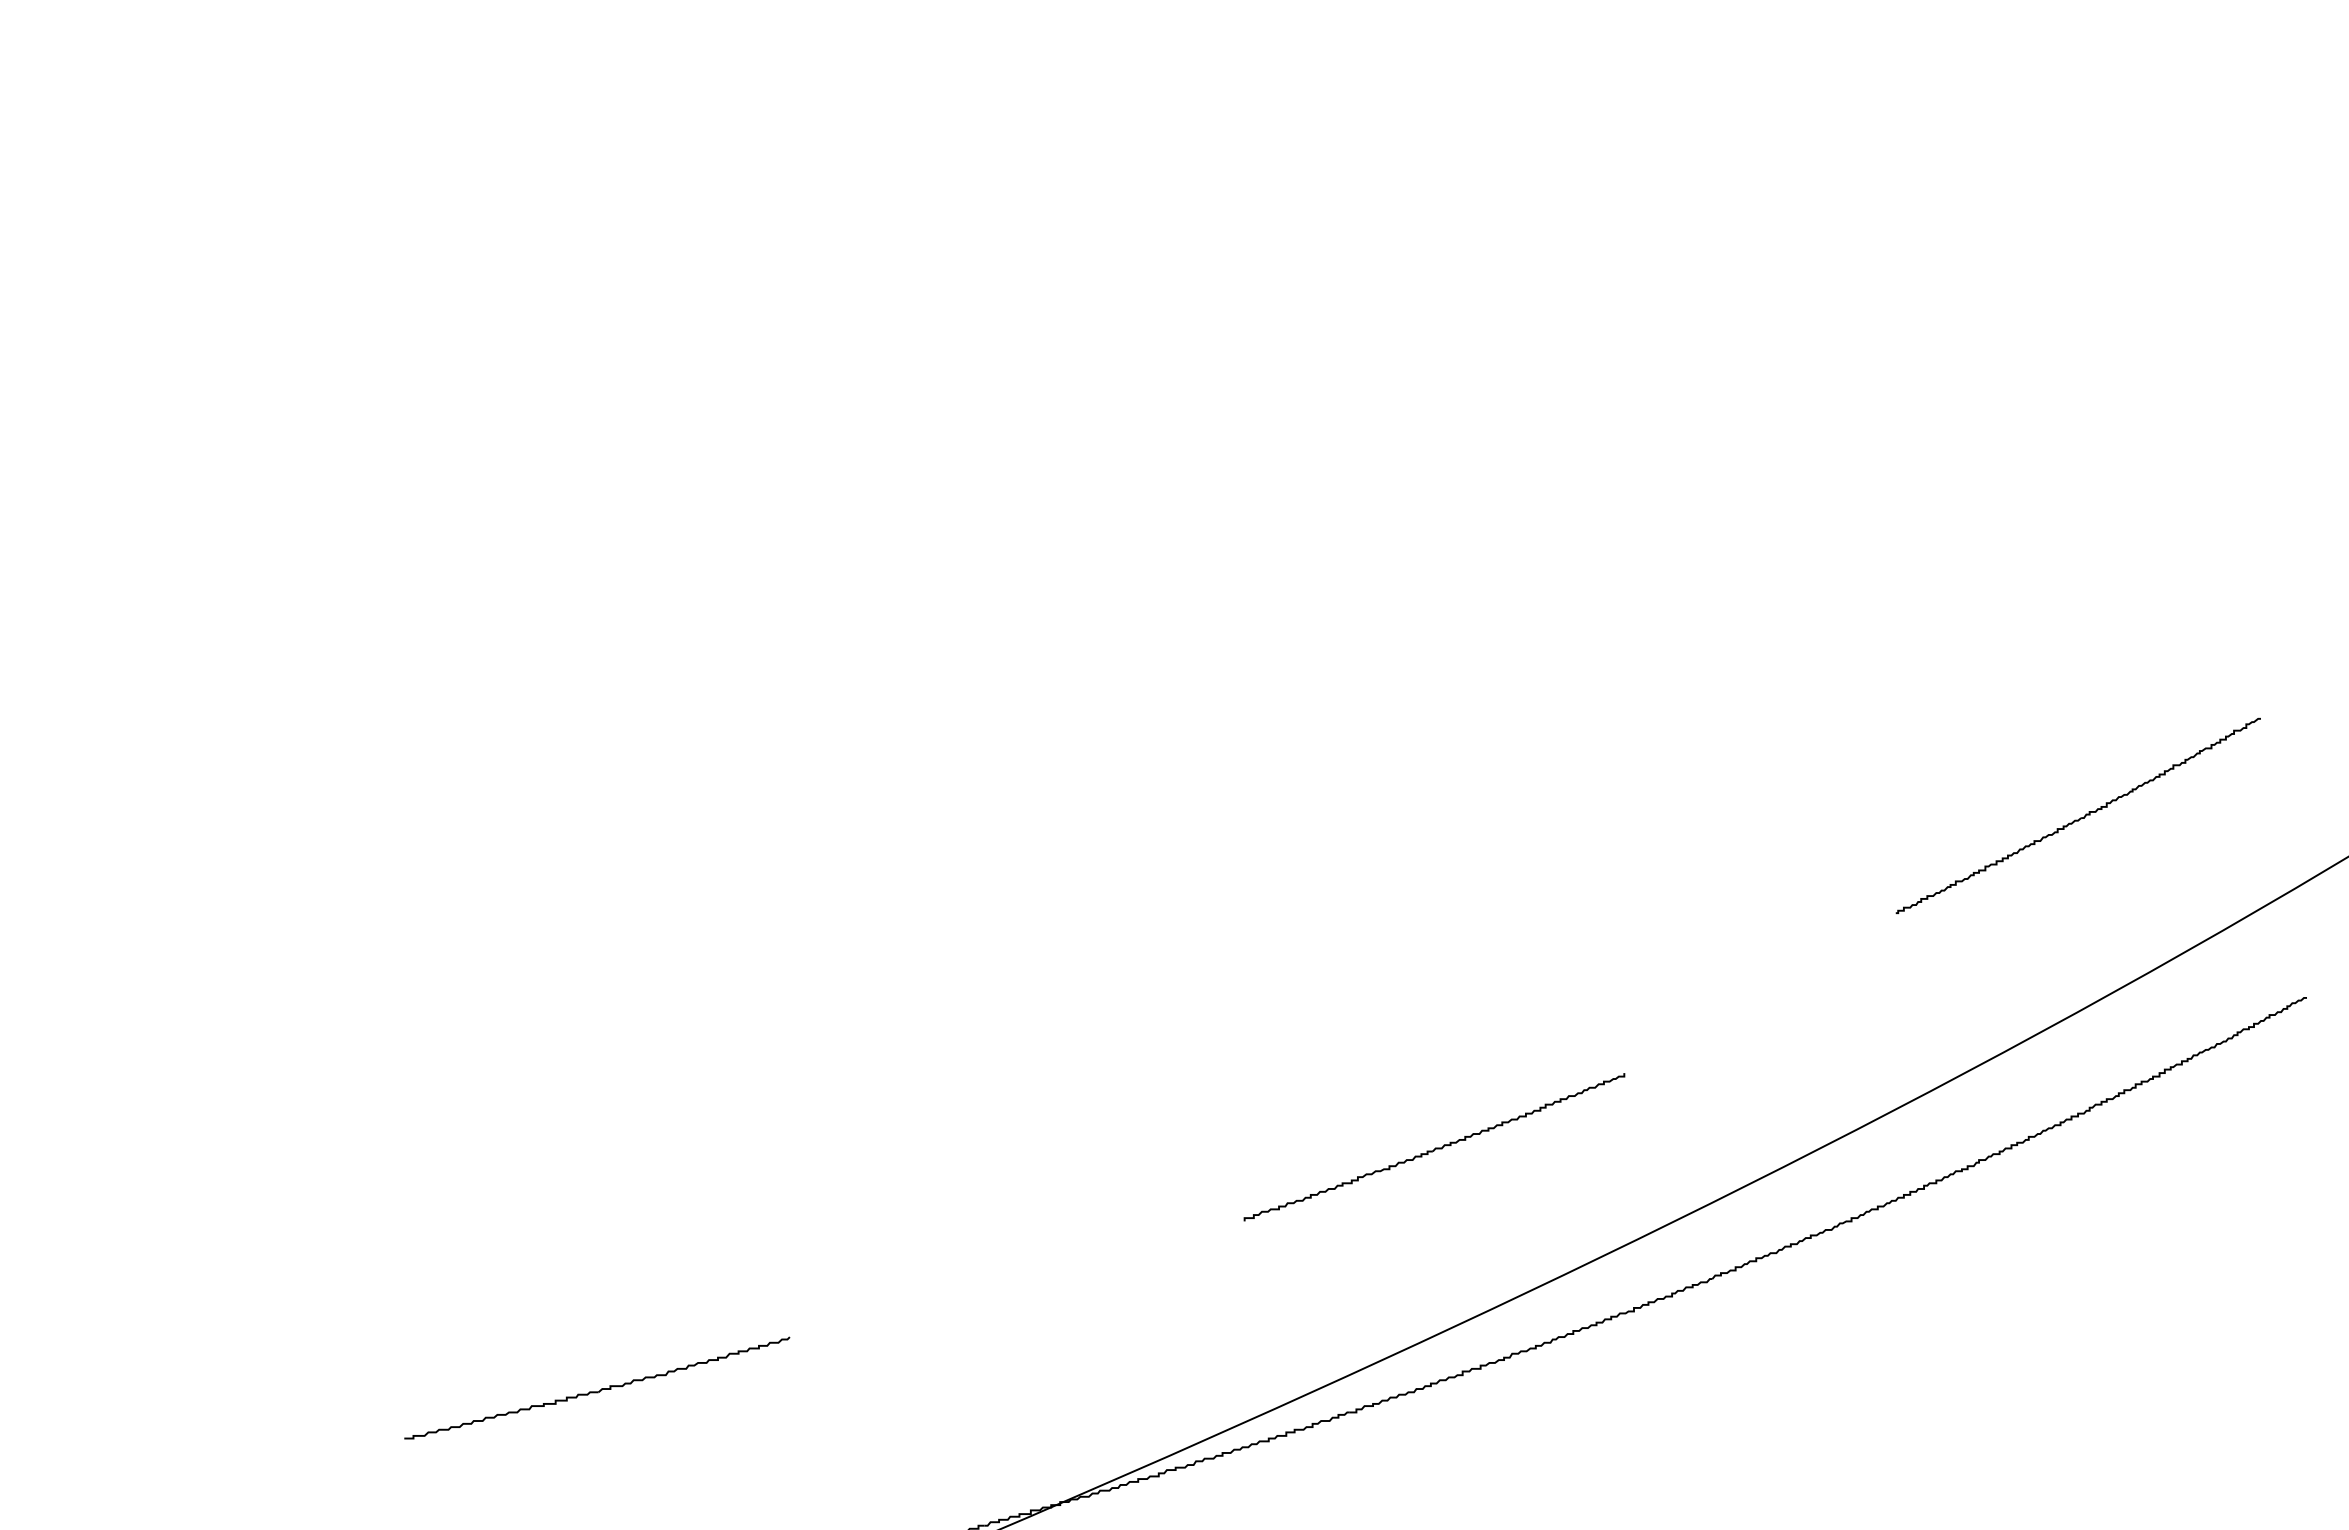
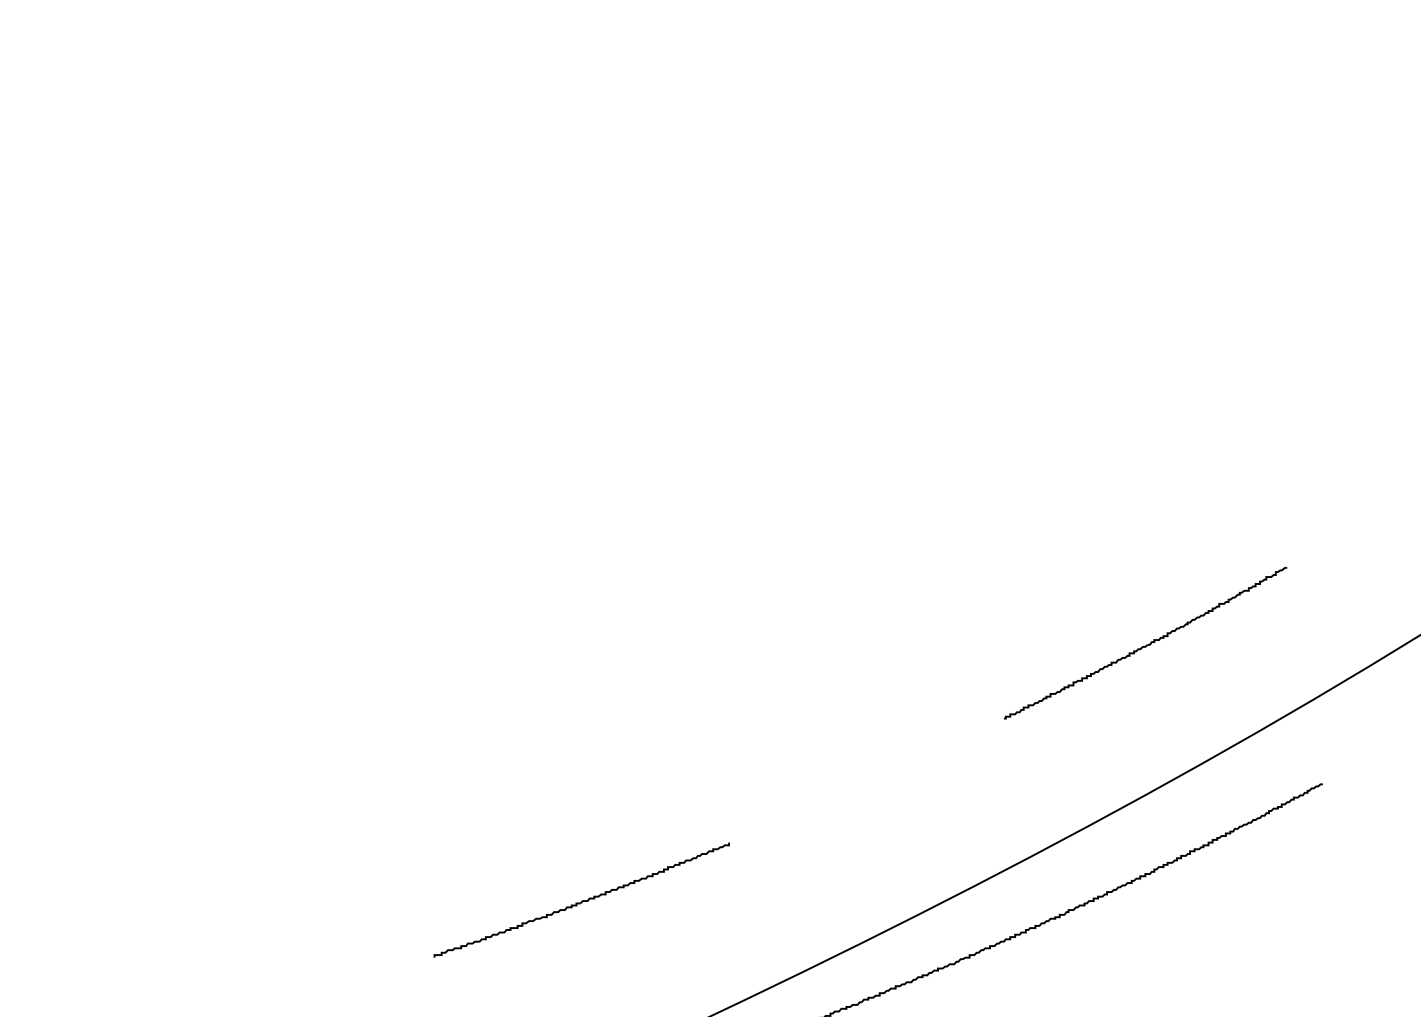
part: (1434, 1147) -> (581, 900), moved

